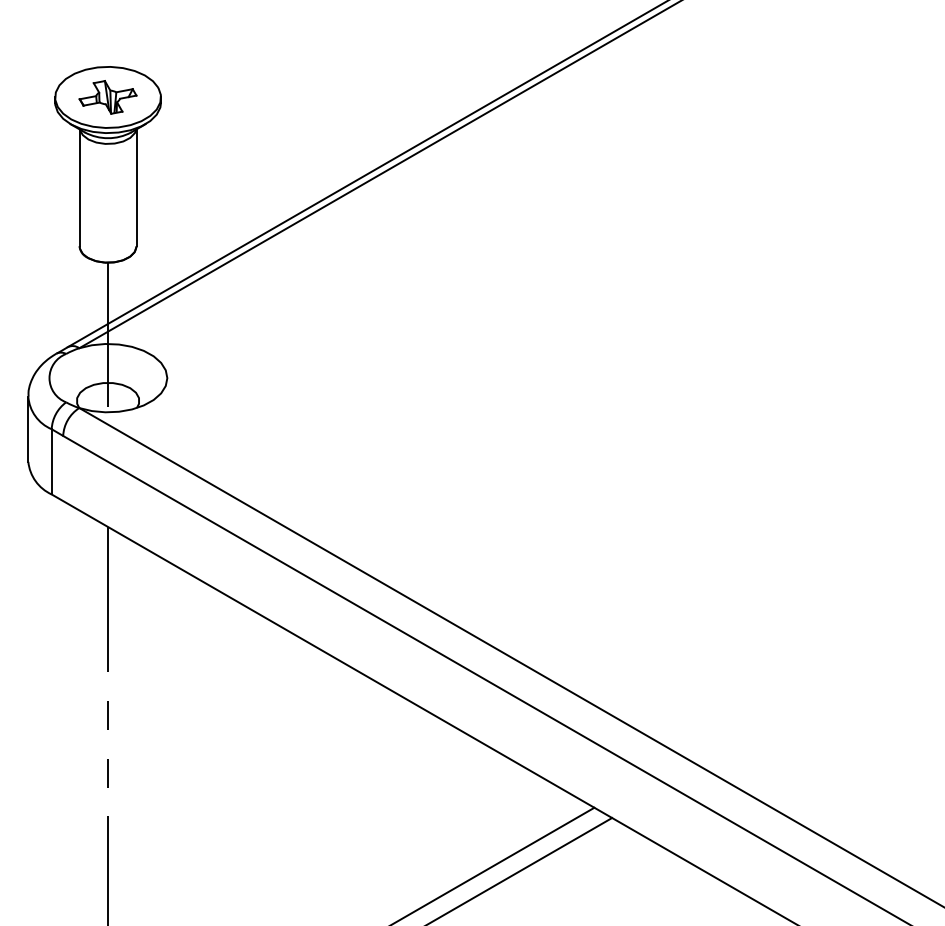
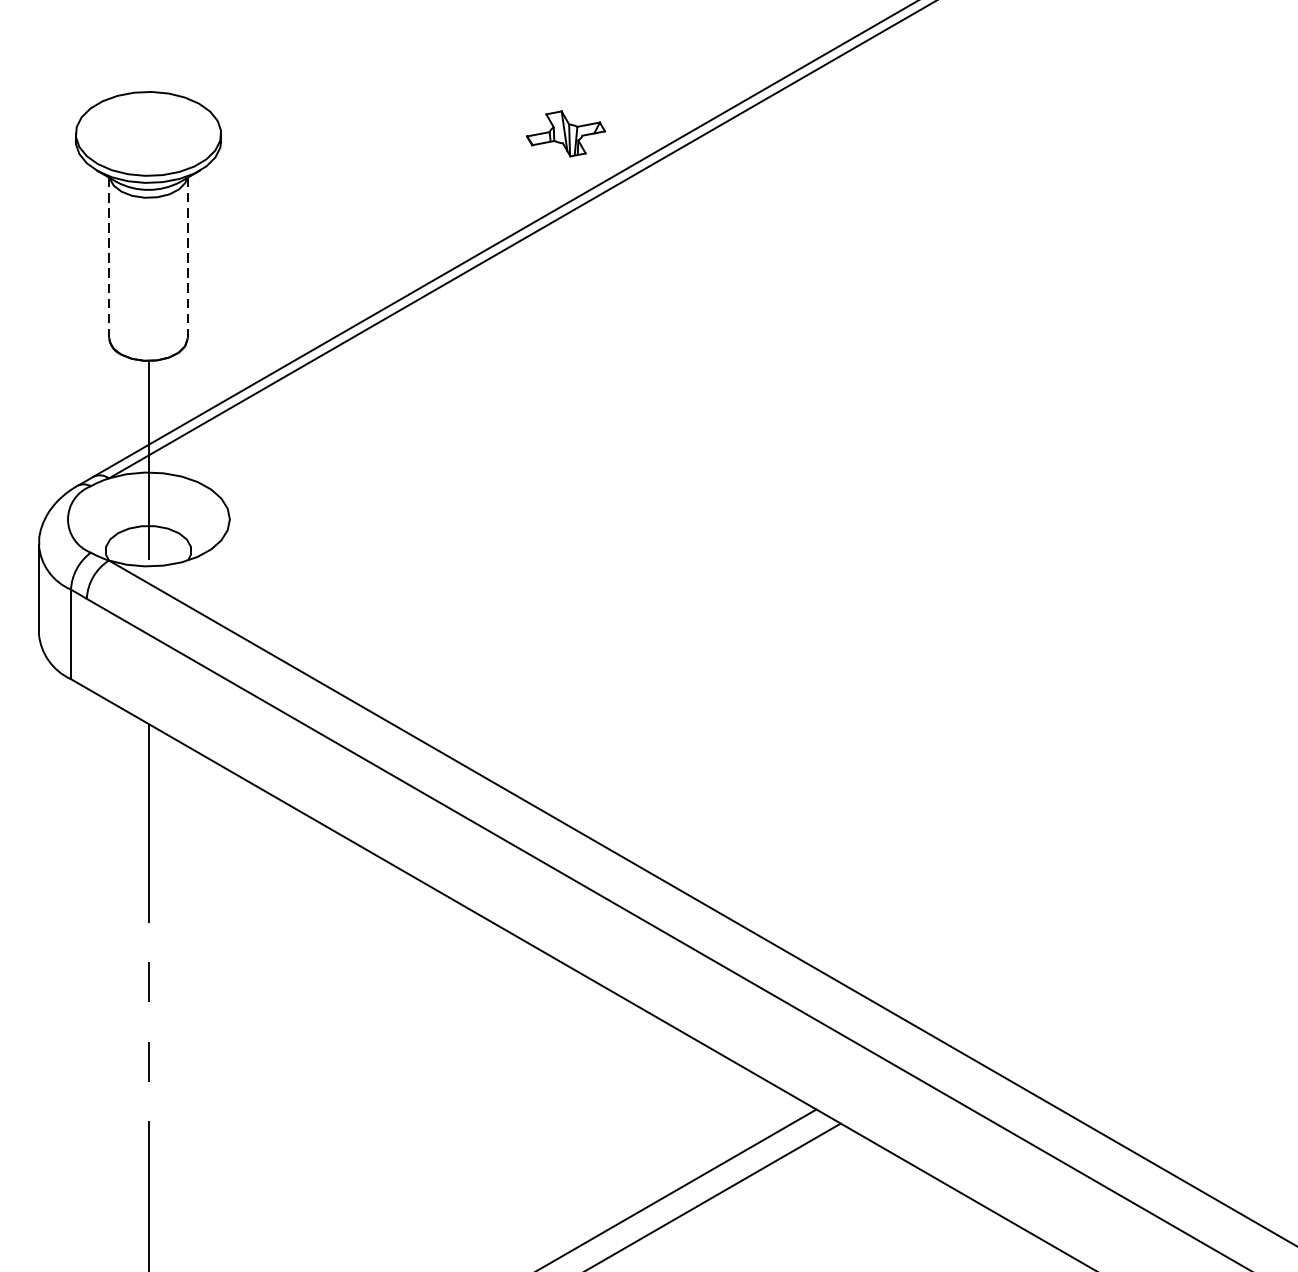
part: (107, 97) -> (565, 133), moved
line: (136, 187) -> (187, 257), solid -> dashed
line: (79, 188) -> (109, 258), solid -> dashed

